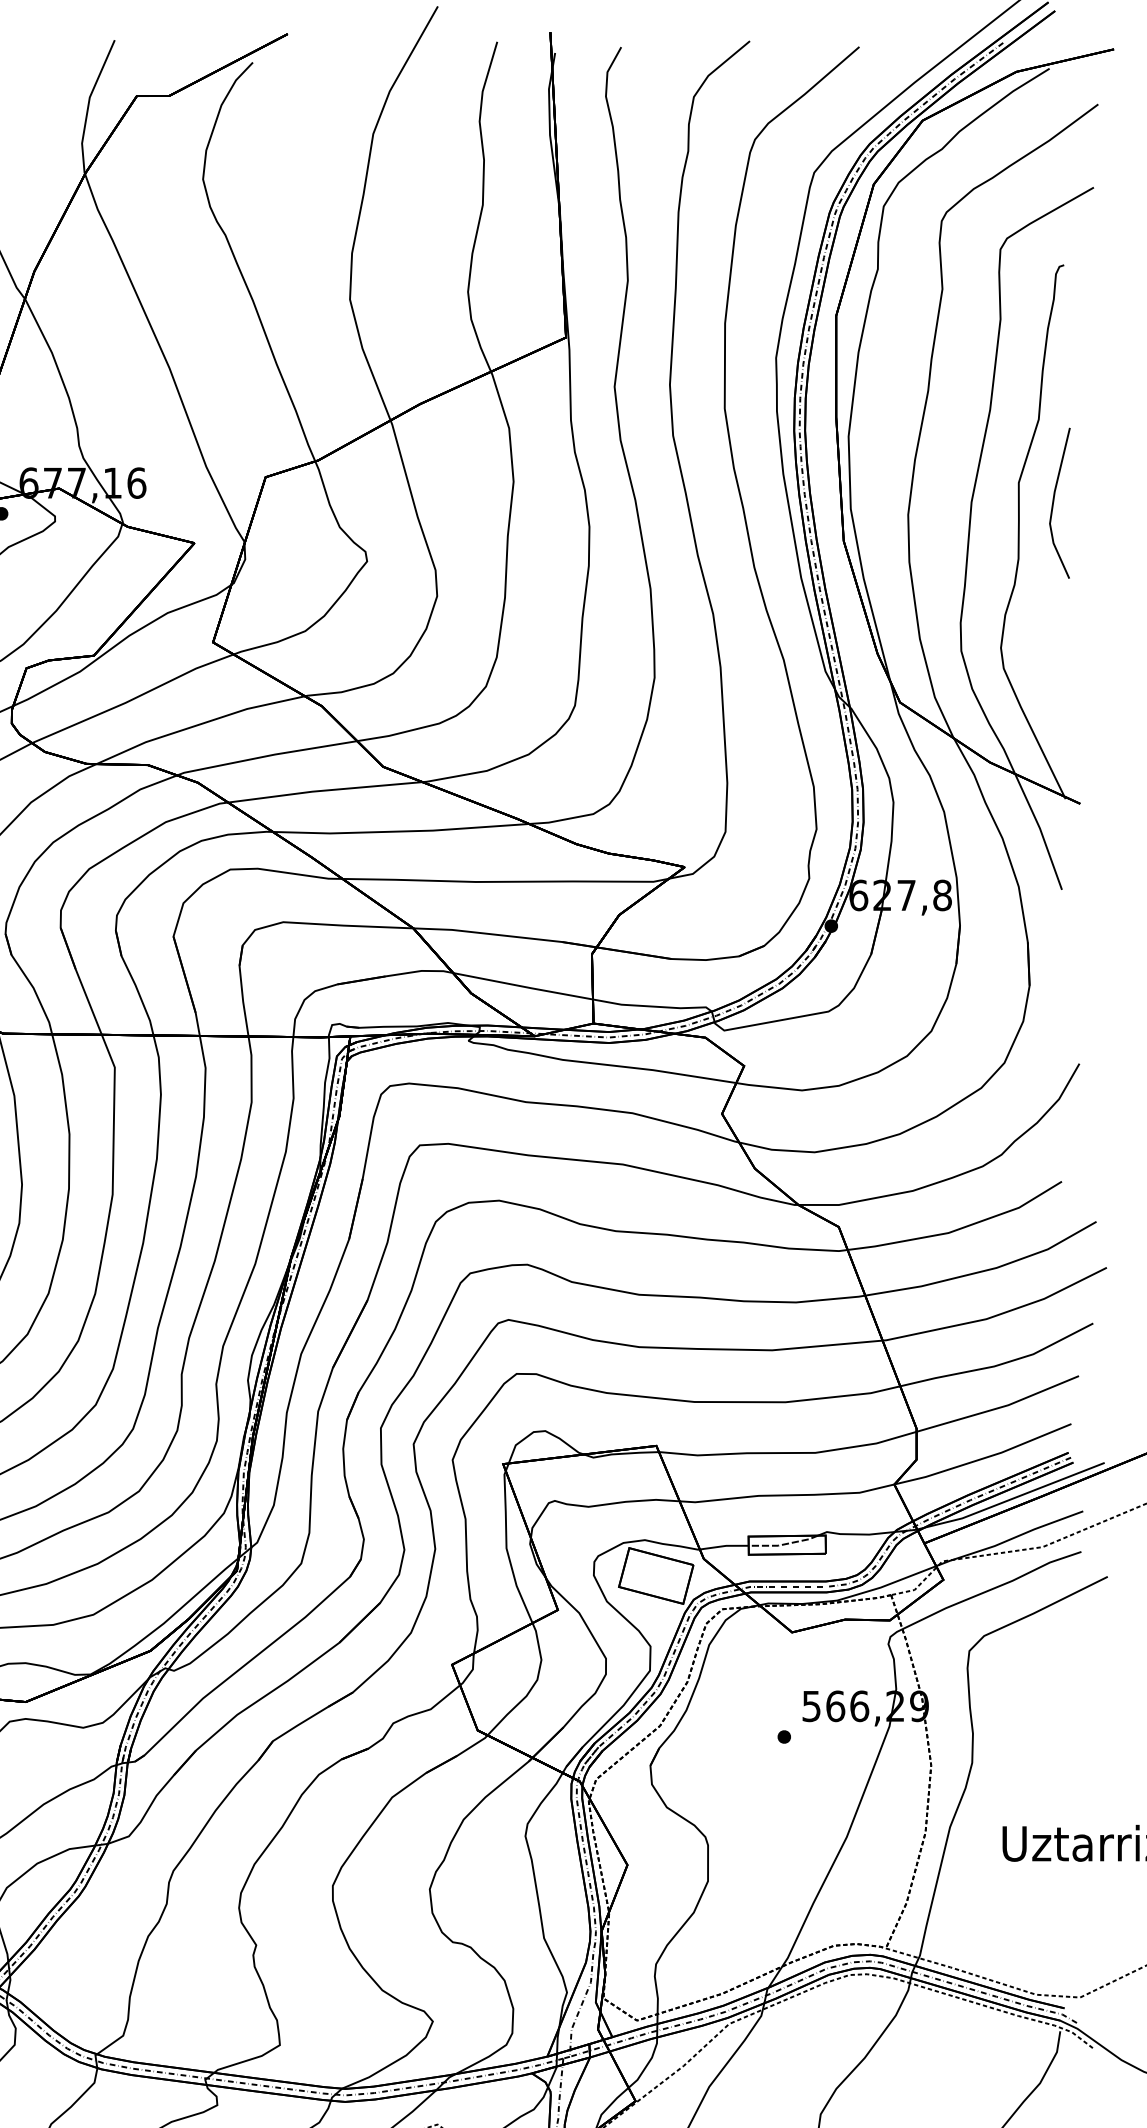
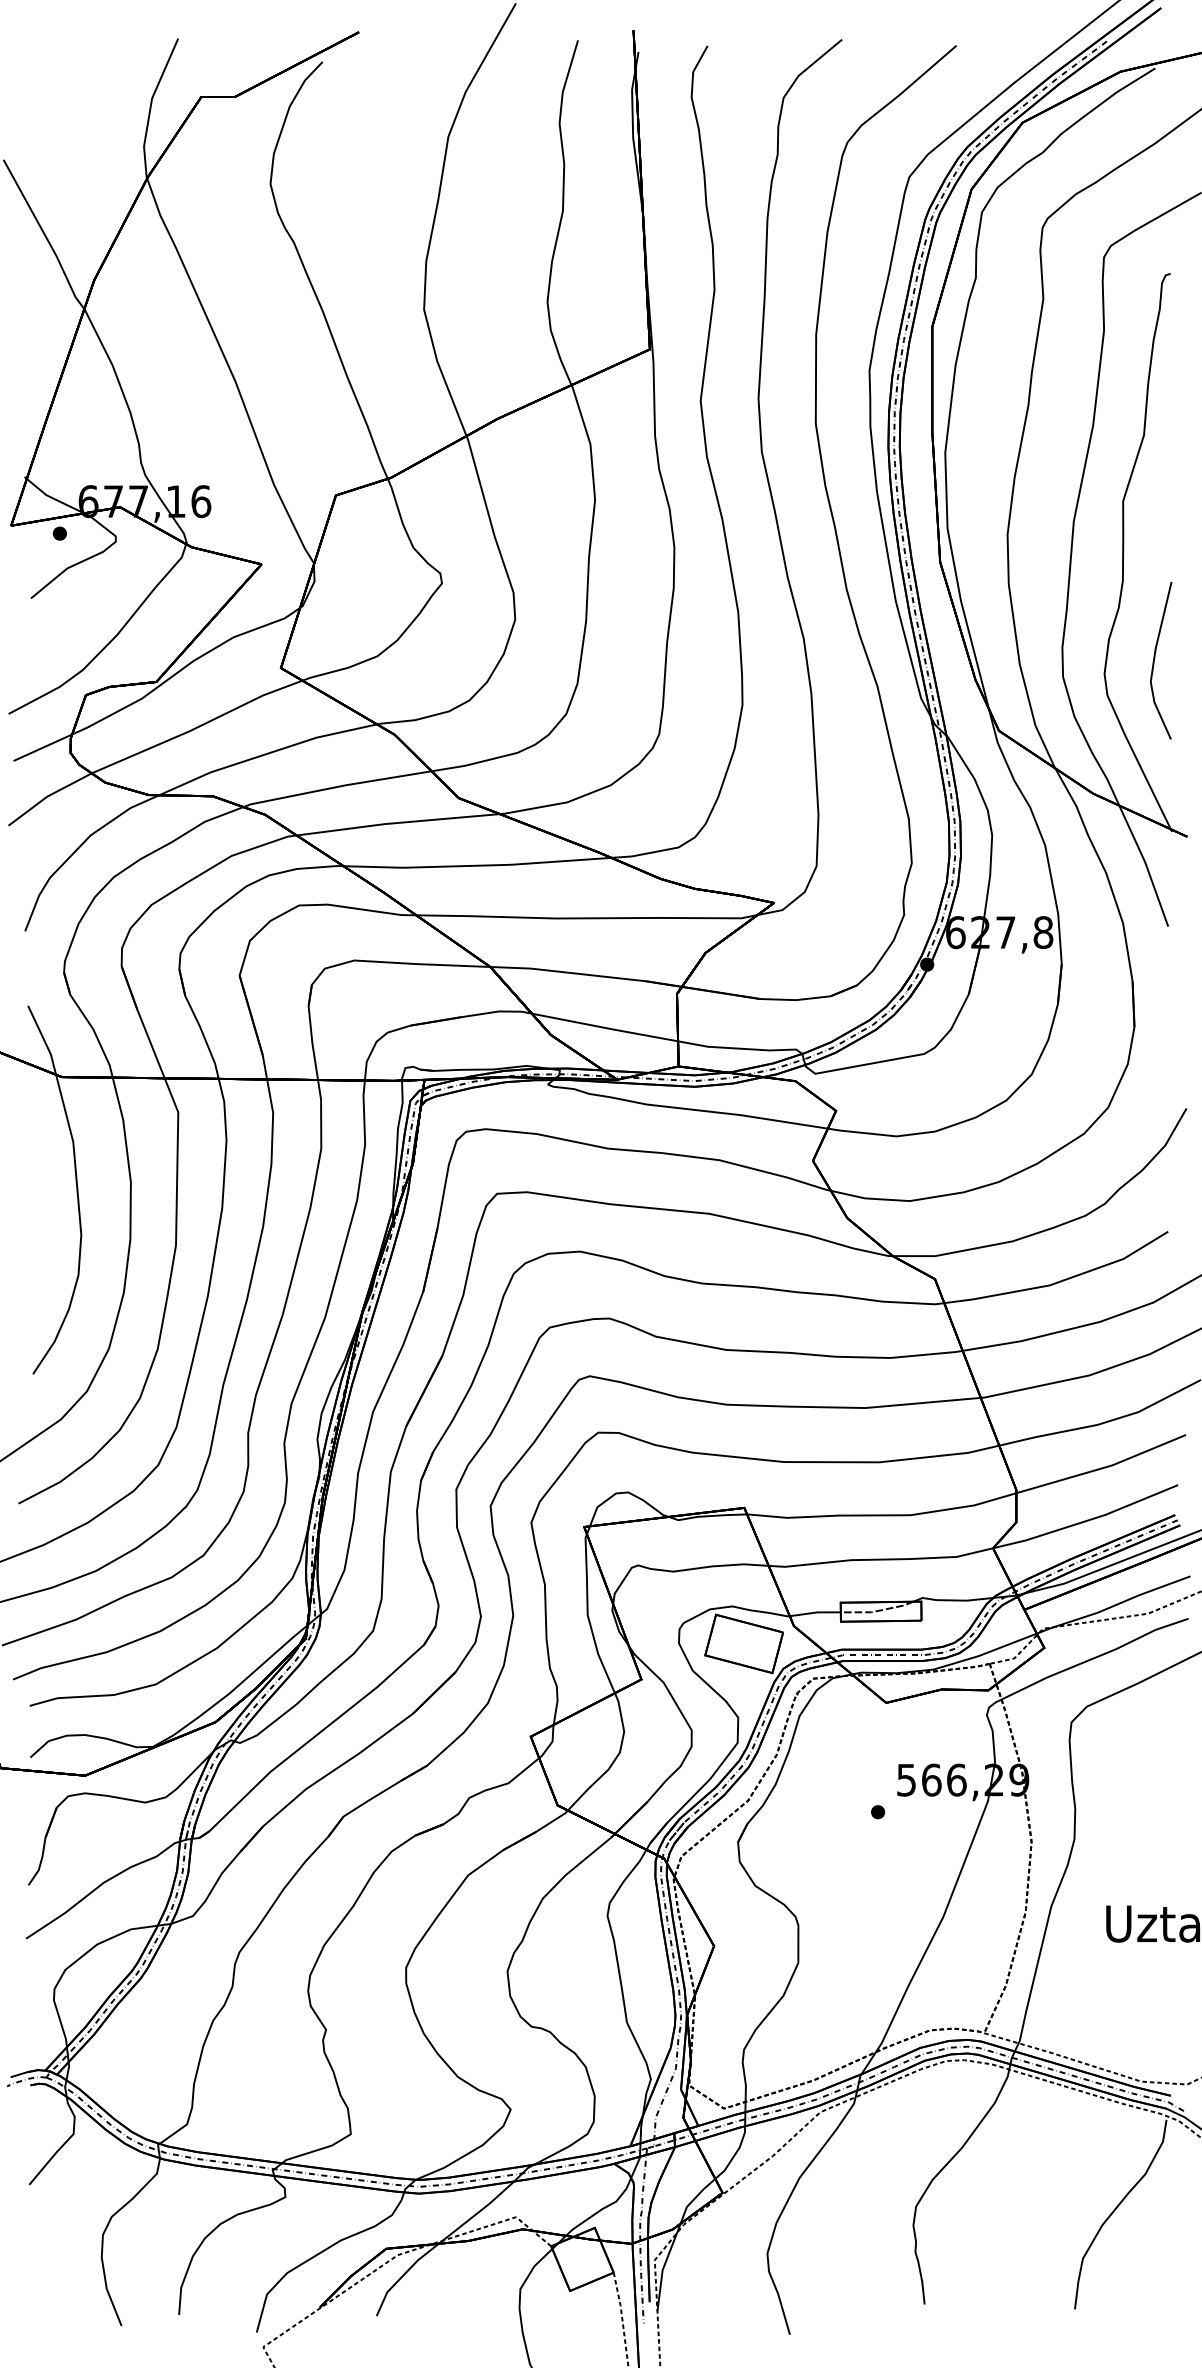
line: (1054, 501) -> (1155, 658), moved

